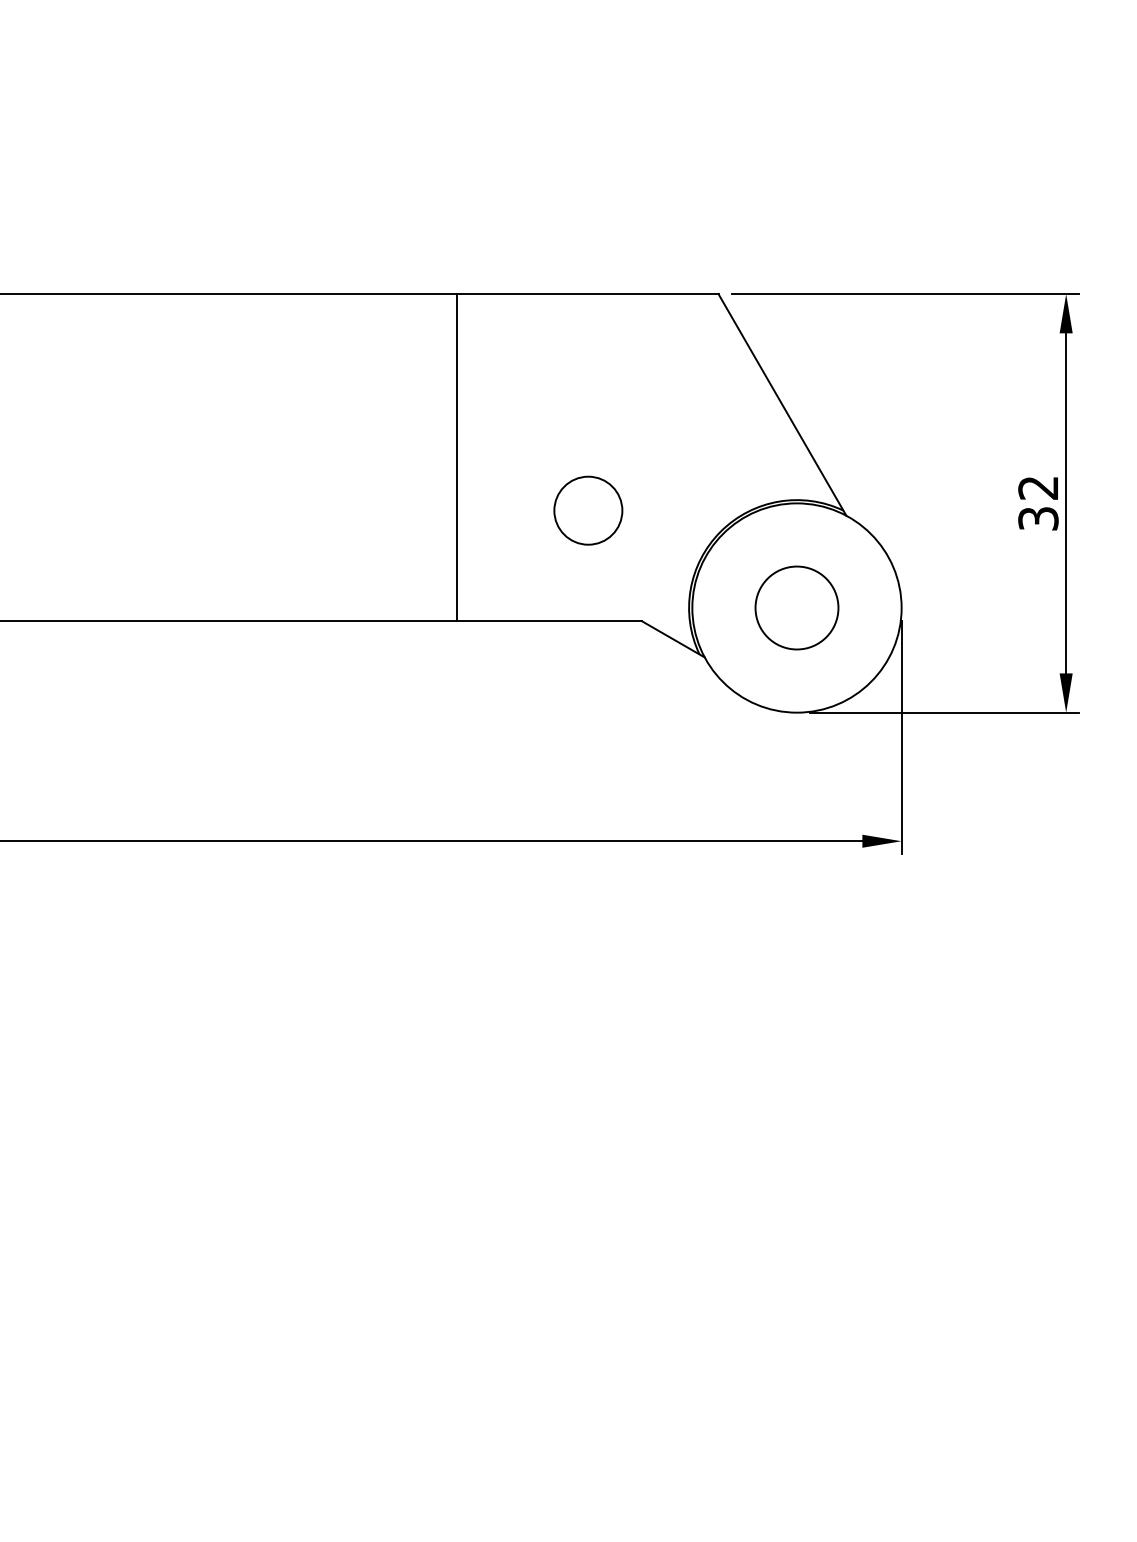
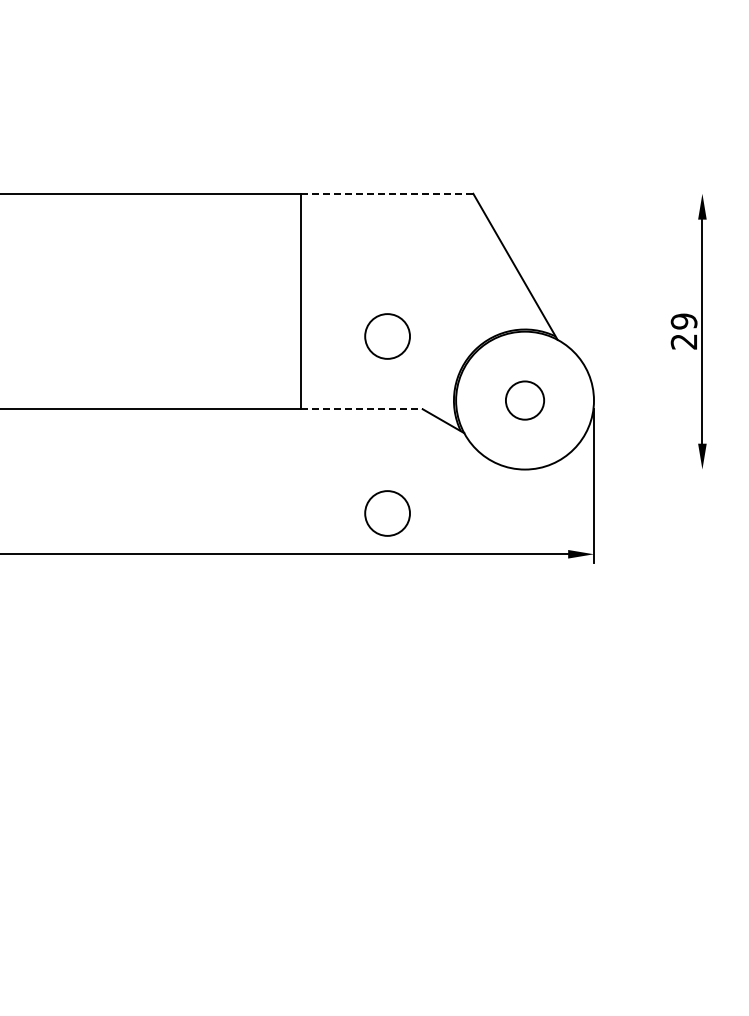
line: (588, 293) -> (387, 193), solid -> dashed
line: (905, 293) -> (596, 193), removed
text: (1037, 503) -> (683, 331), 32 -> 29
circle: (796, 607) -> (524, 400), size x0.7
line: (548, 621) -> (361, 409), solid -> dashed
line: (944, 712) -> (622, 469), removed
circle: (588, 779) -> (387, 513), added

